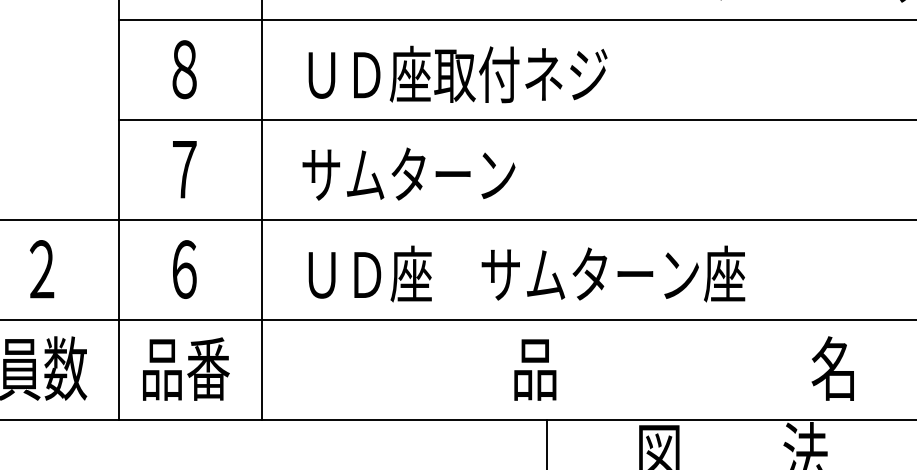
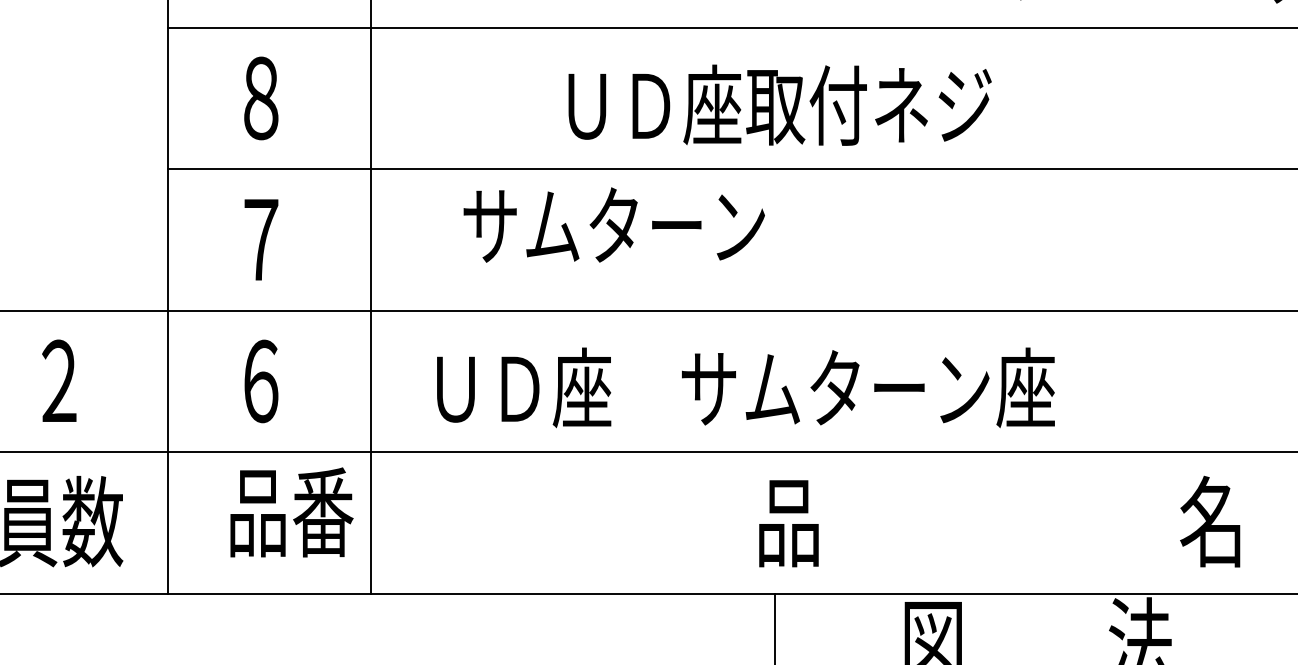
text: (457, 74) -> (779, 105), moved
text: (408, 173) -> (613, 224), moved
text: (186, 368) -> (292, 511), moved
text: (683, 368) -> (998, 521), moved

